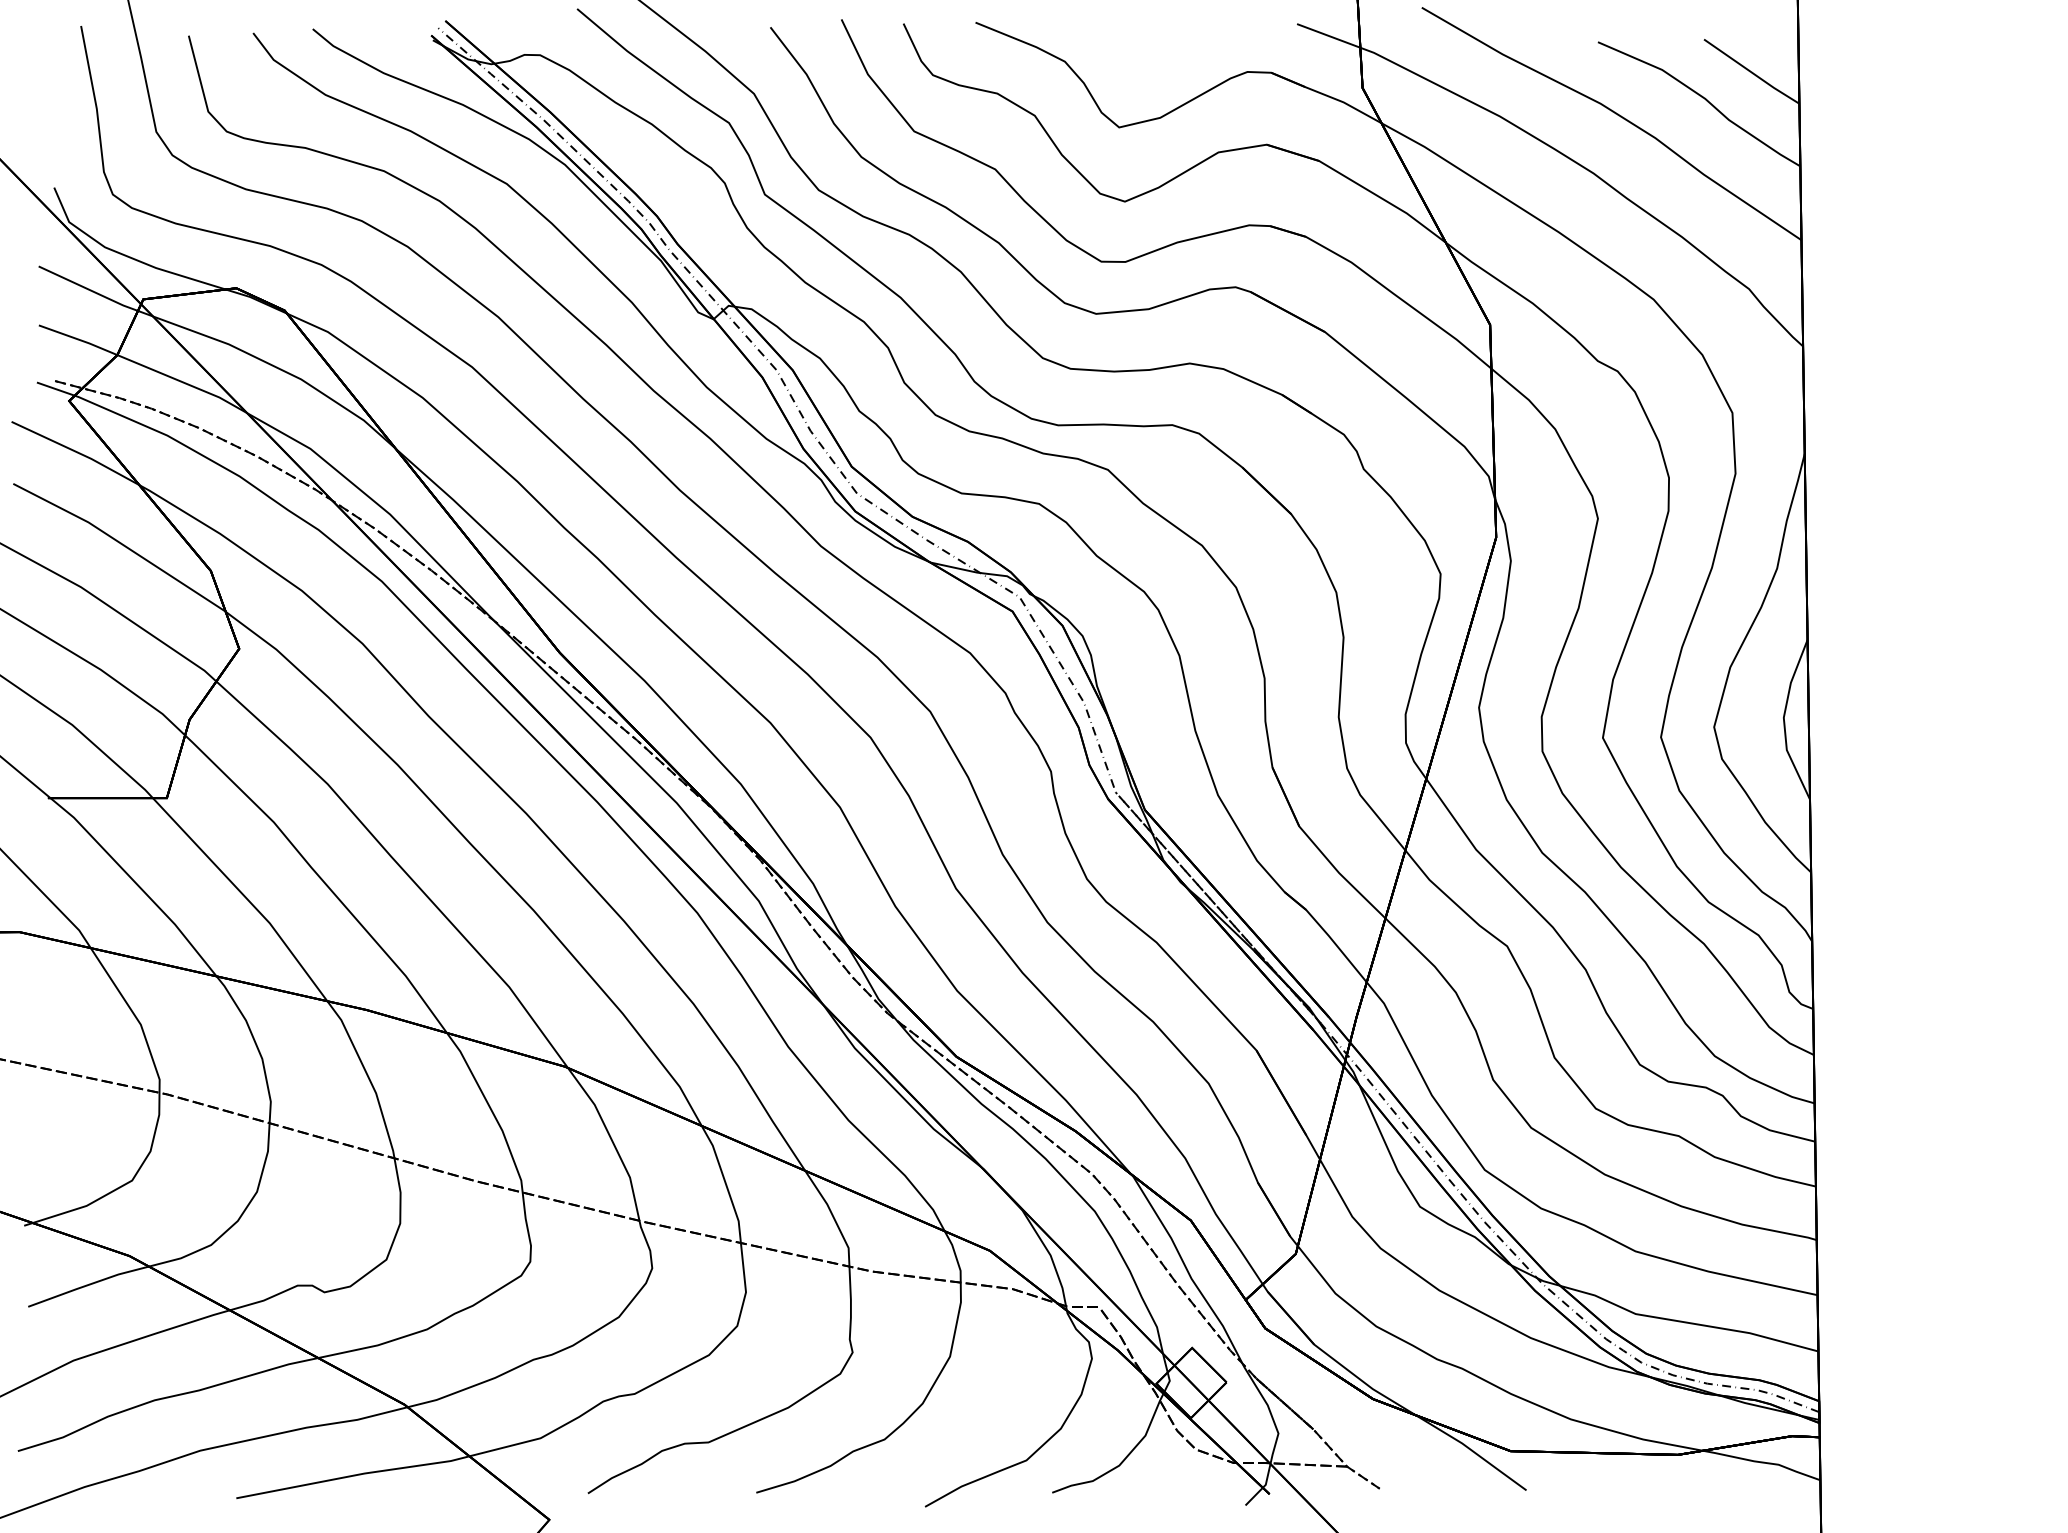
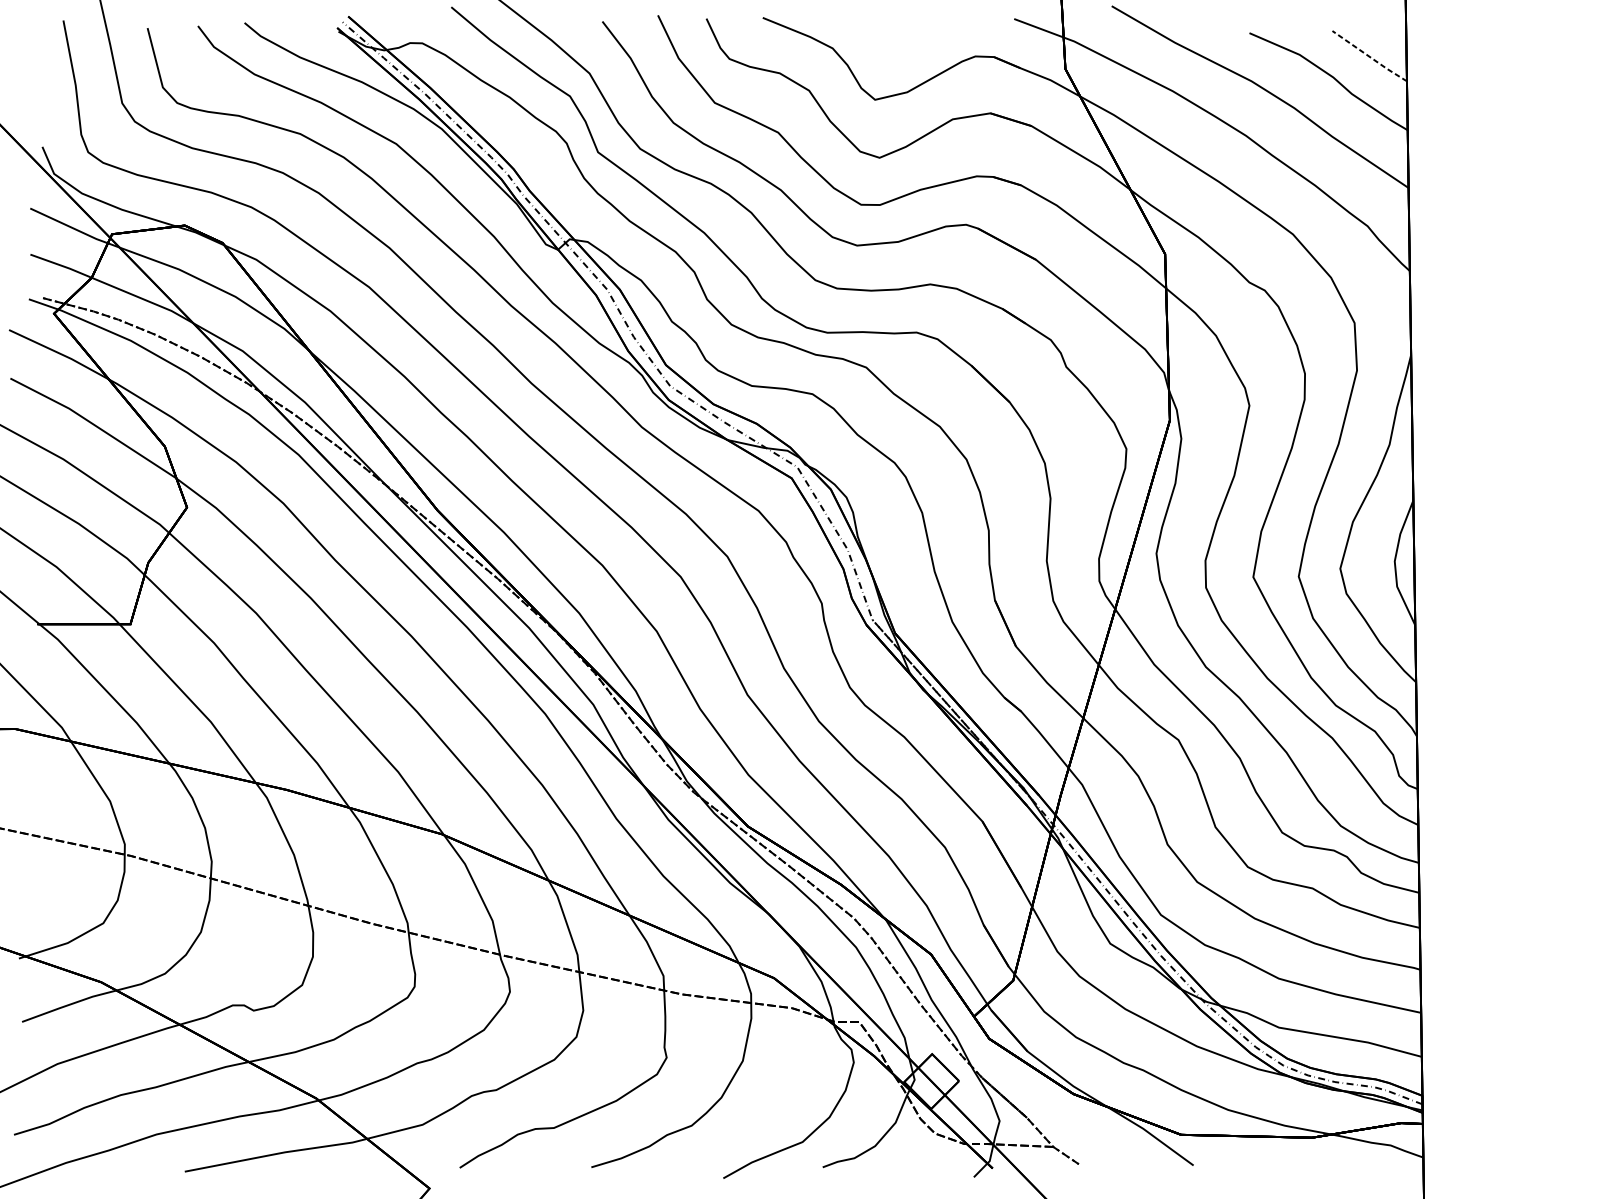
line: (1751, 72) -> (1369, 56), solid -> dashed

